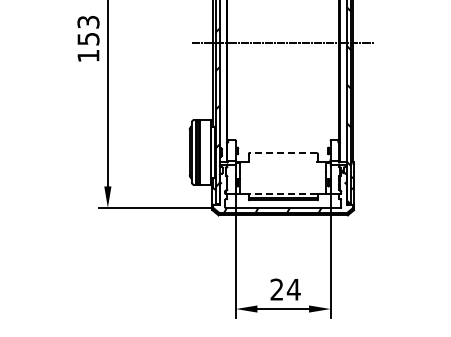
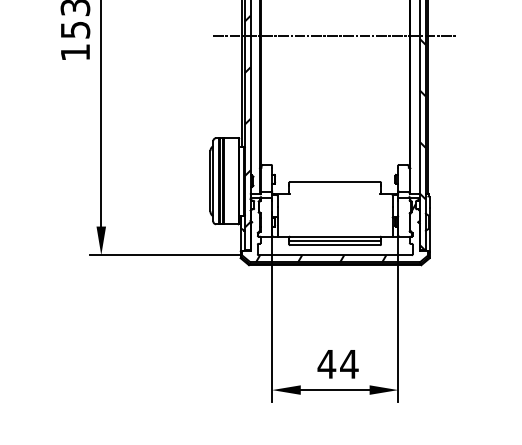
line: (283, 153) -> (335, 182), dashed -> solid
line: (283, 193) -> (335, 235), dashed -> solid
text: (276, 289) -> (326, 364), 24 -> 44

